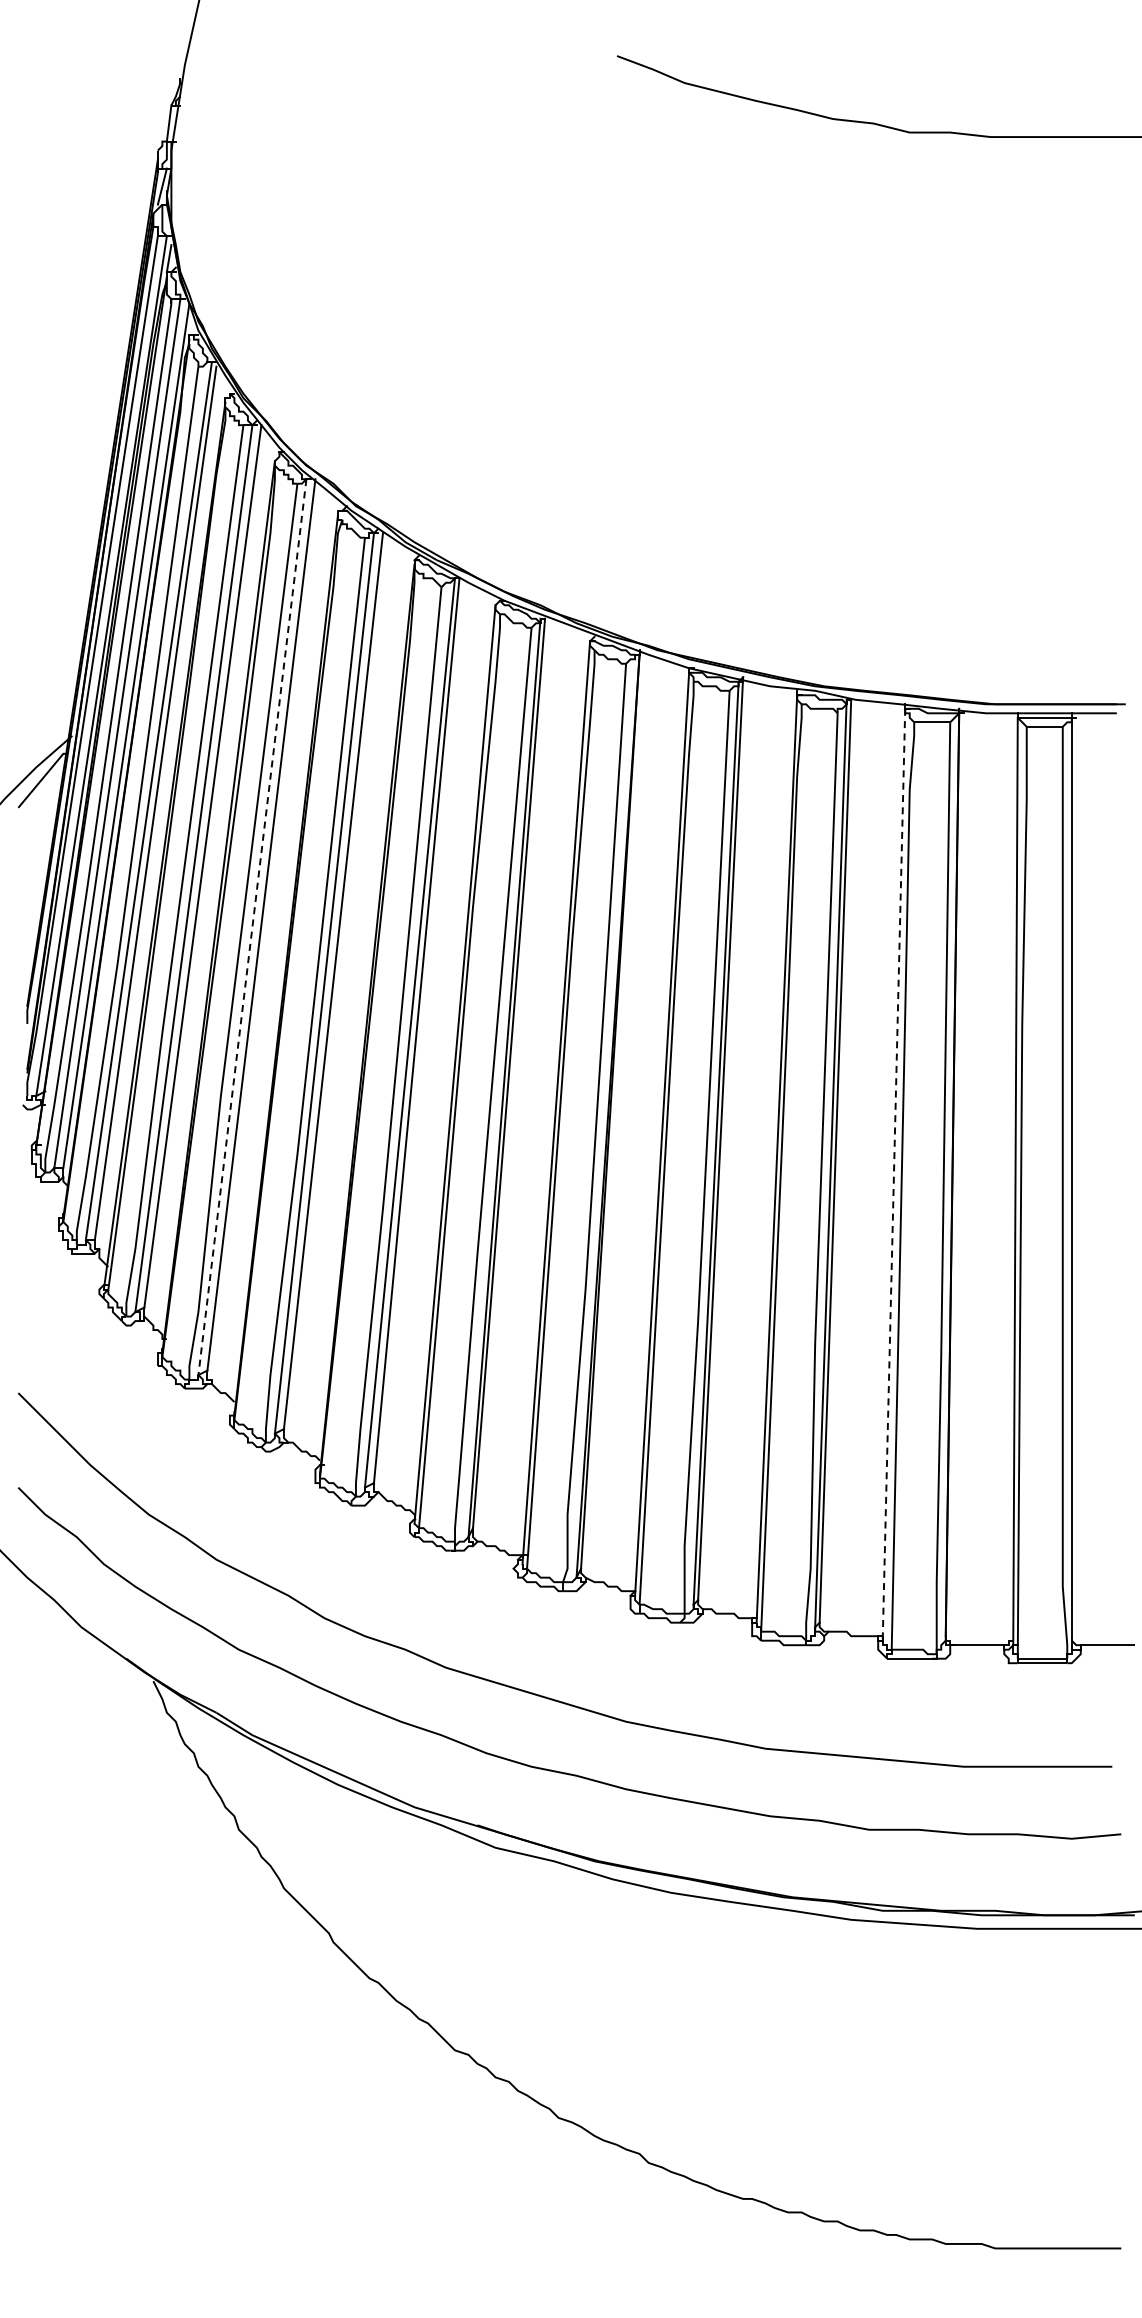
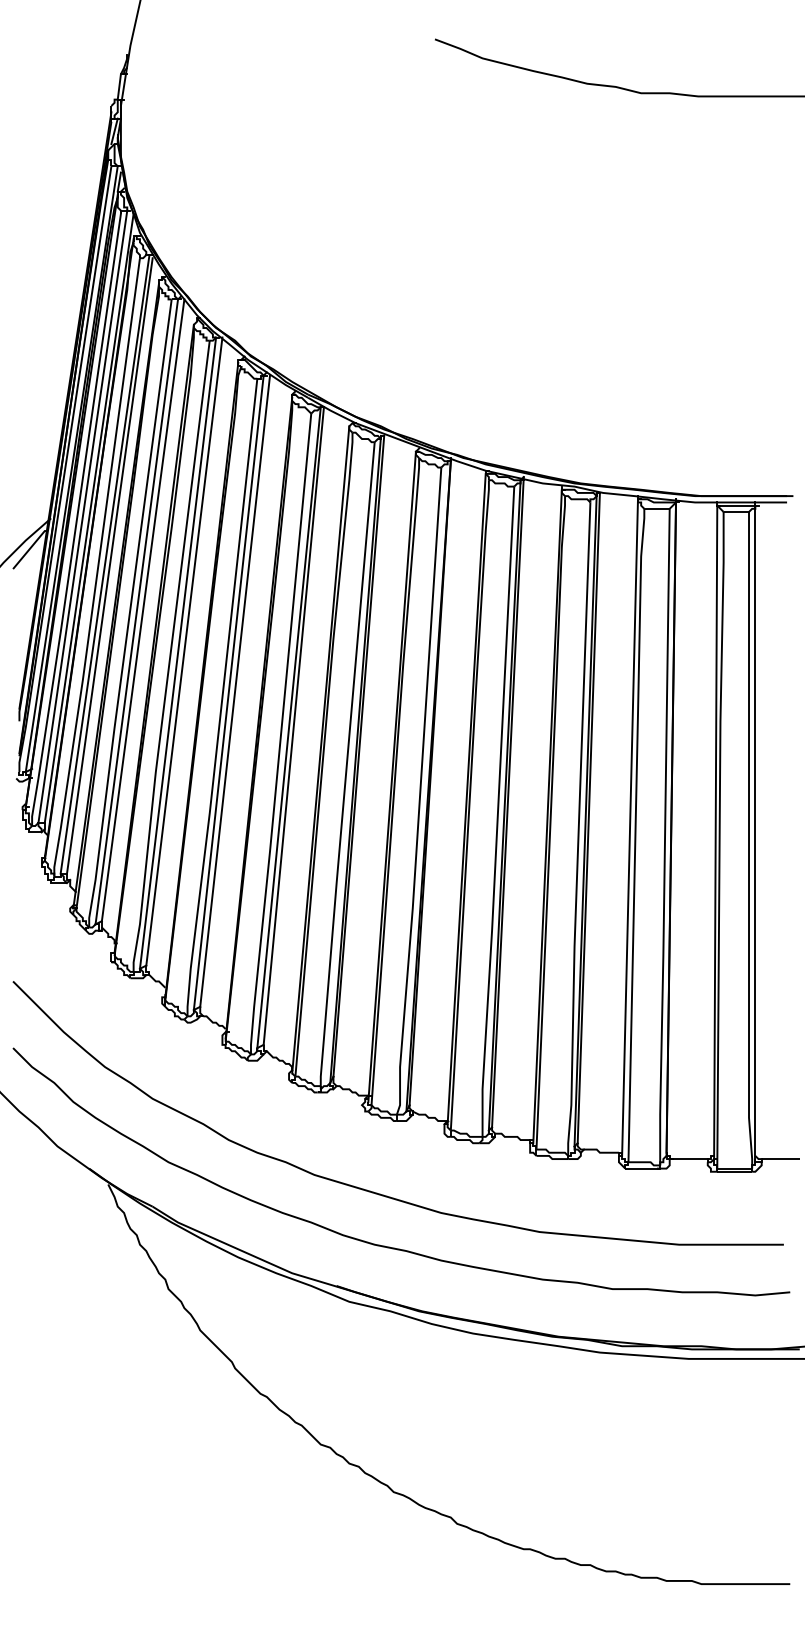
line: (252, 927) -> (178, 653), dashed -> solid
line: (893, 1175) -> (629, 828), dashed -> solid

